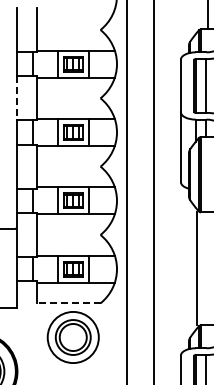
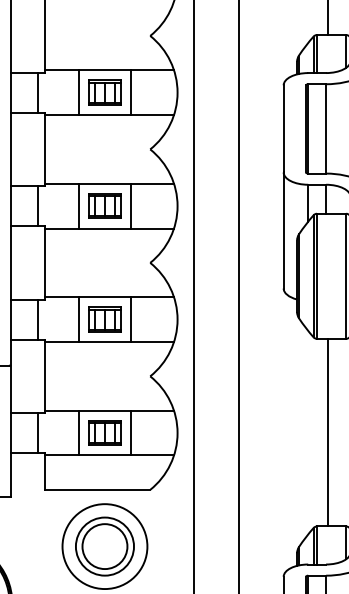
line: (16, 98) -> (10, 149), dashed -> solid
line: (196, 268) -> (327, 431), moved
line: (68, 303) -> (97, 490), dashed -> solid

